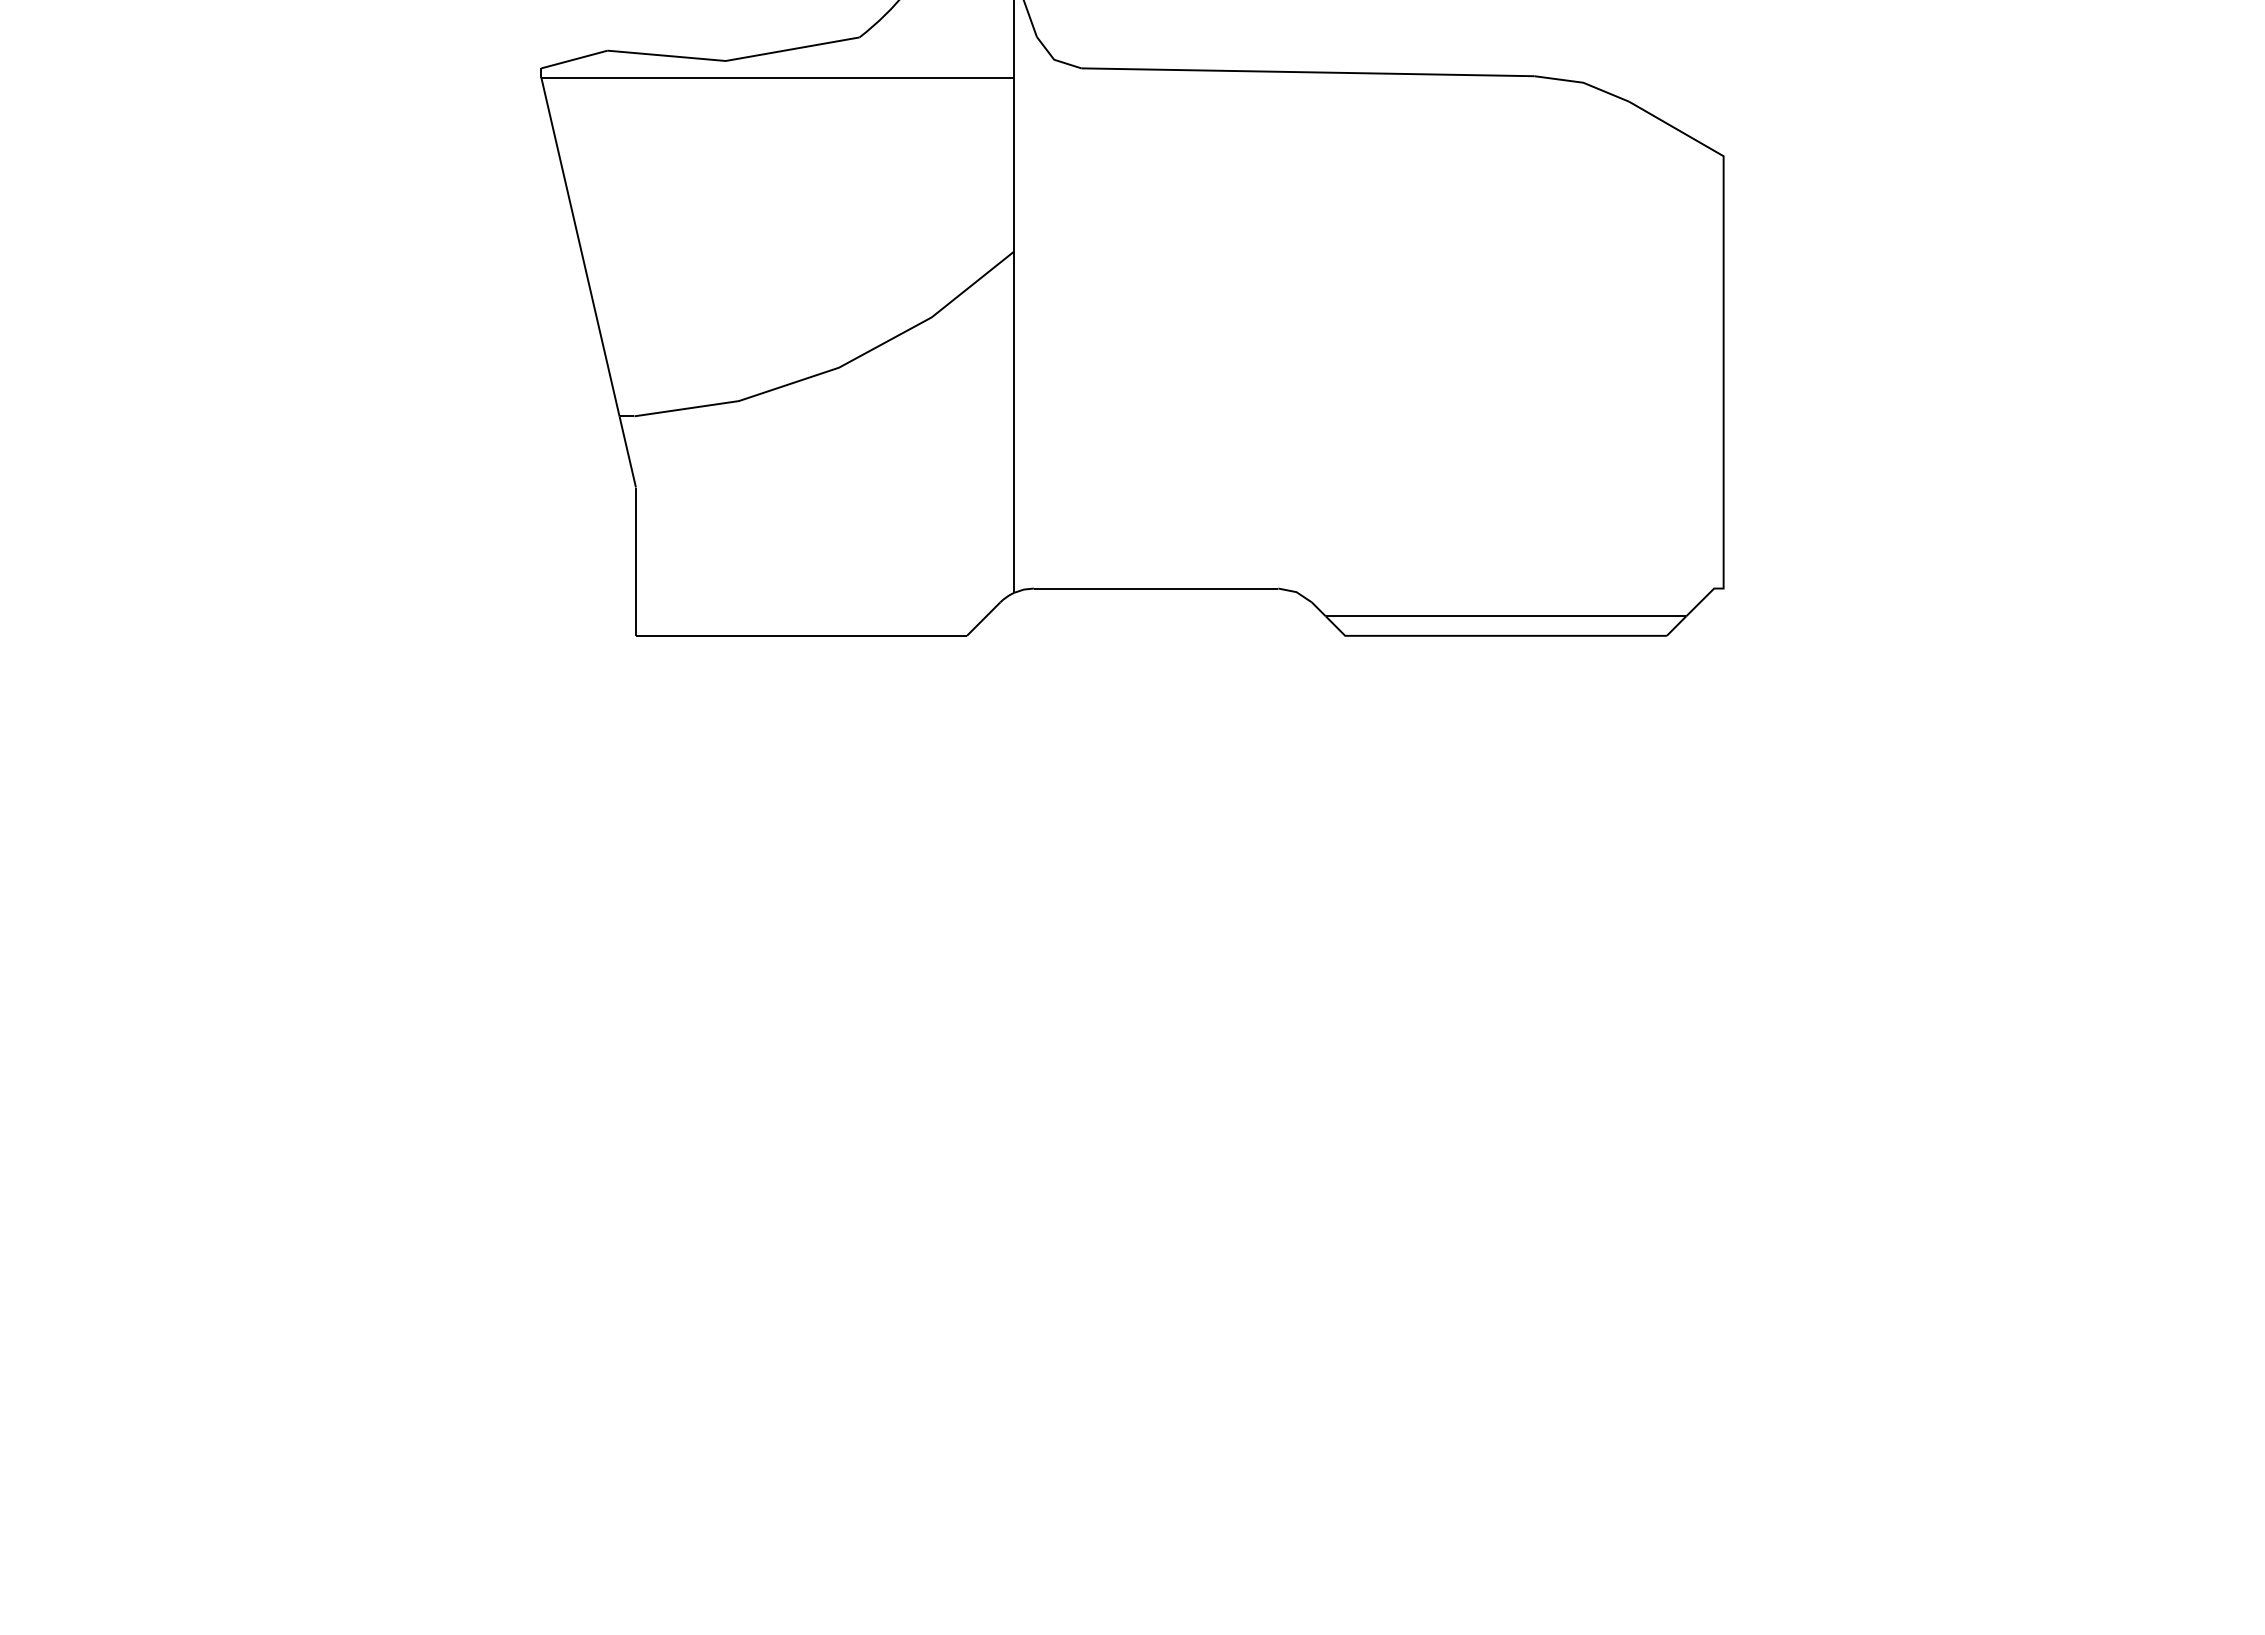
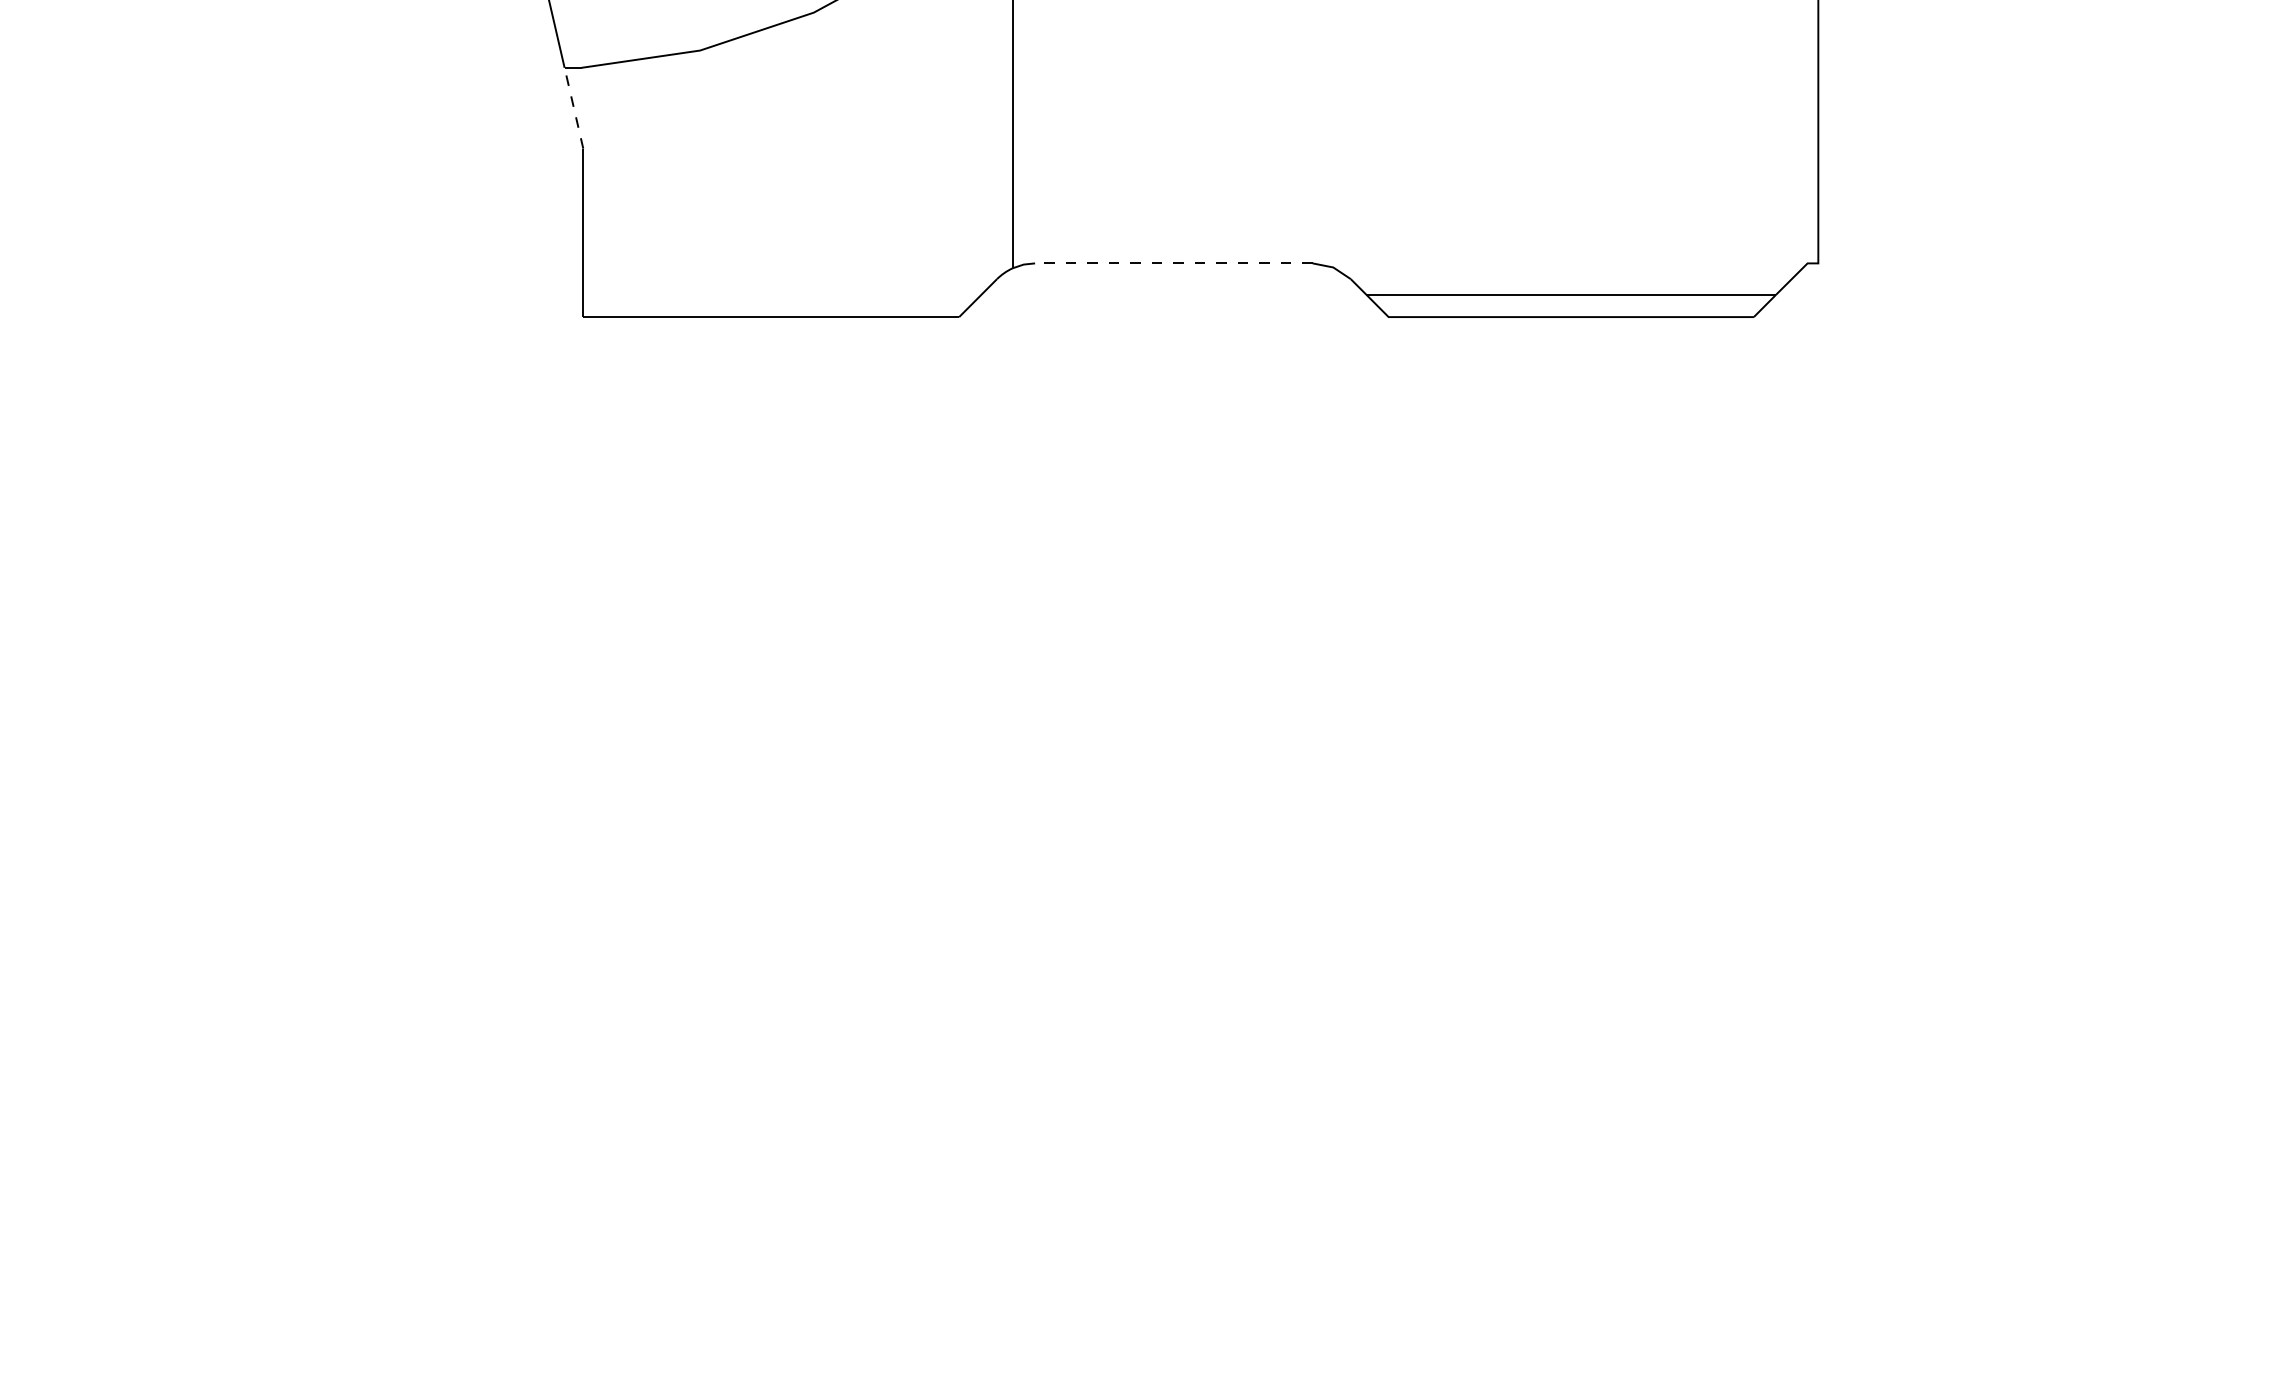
line: (627, 451) -> (573, 107), solid -> dashed
line: (1155, 588) -> (1173, 263), solid -> dashed

